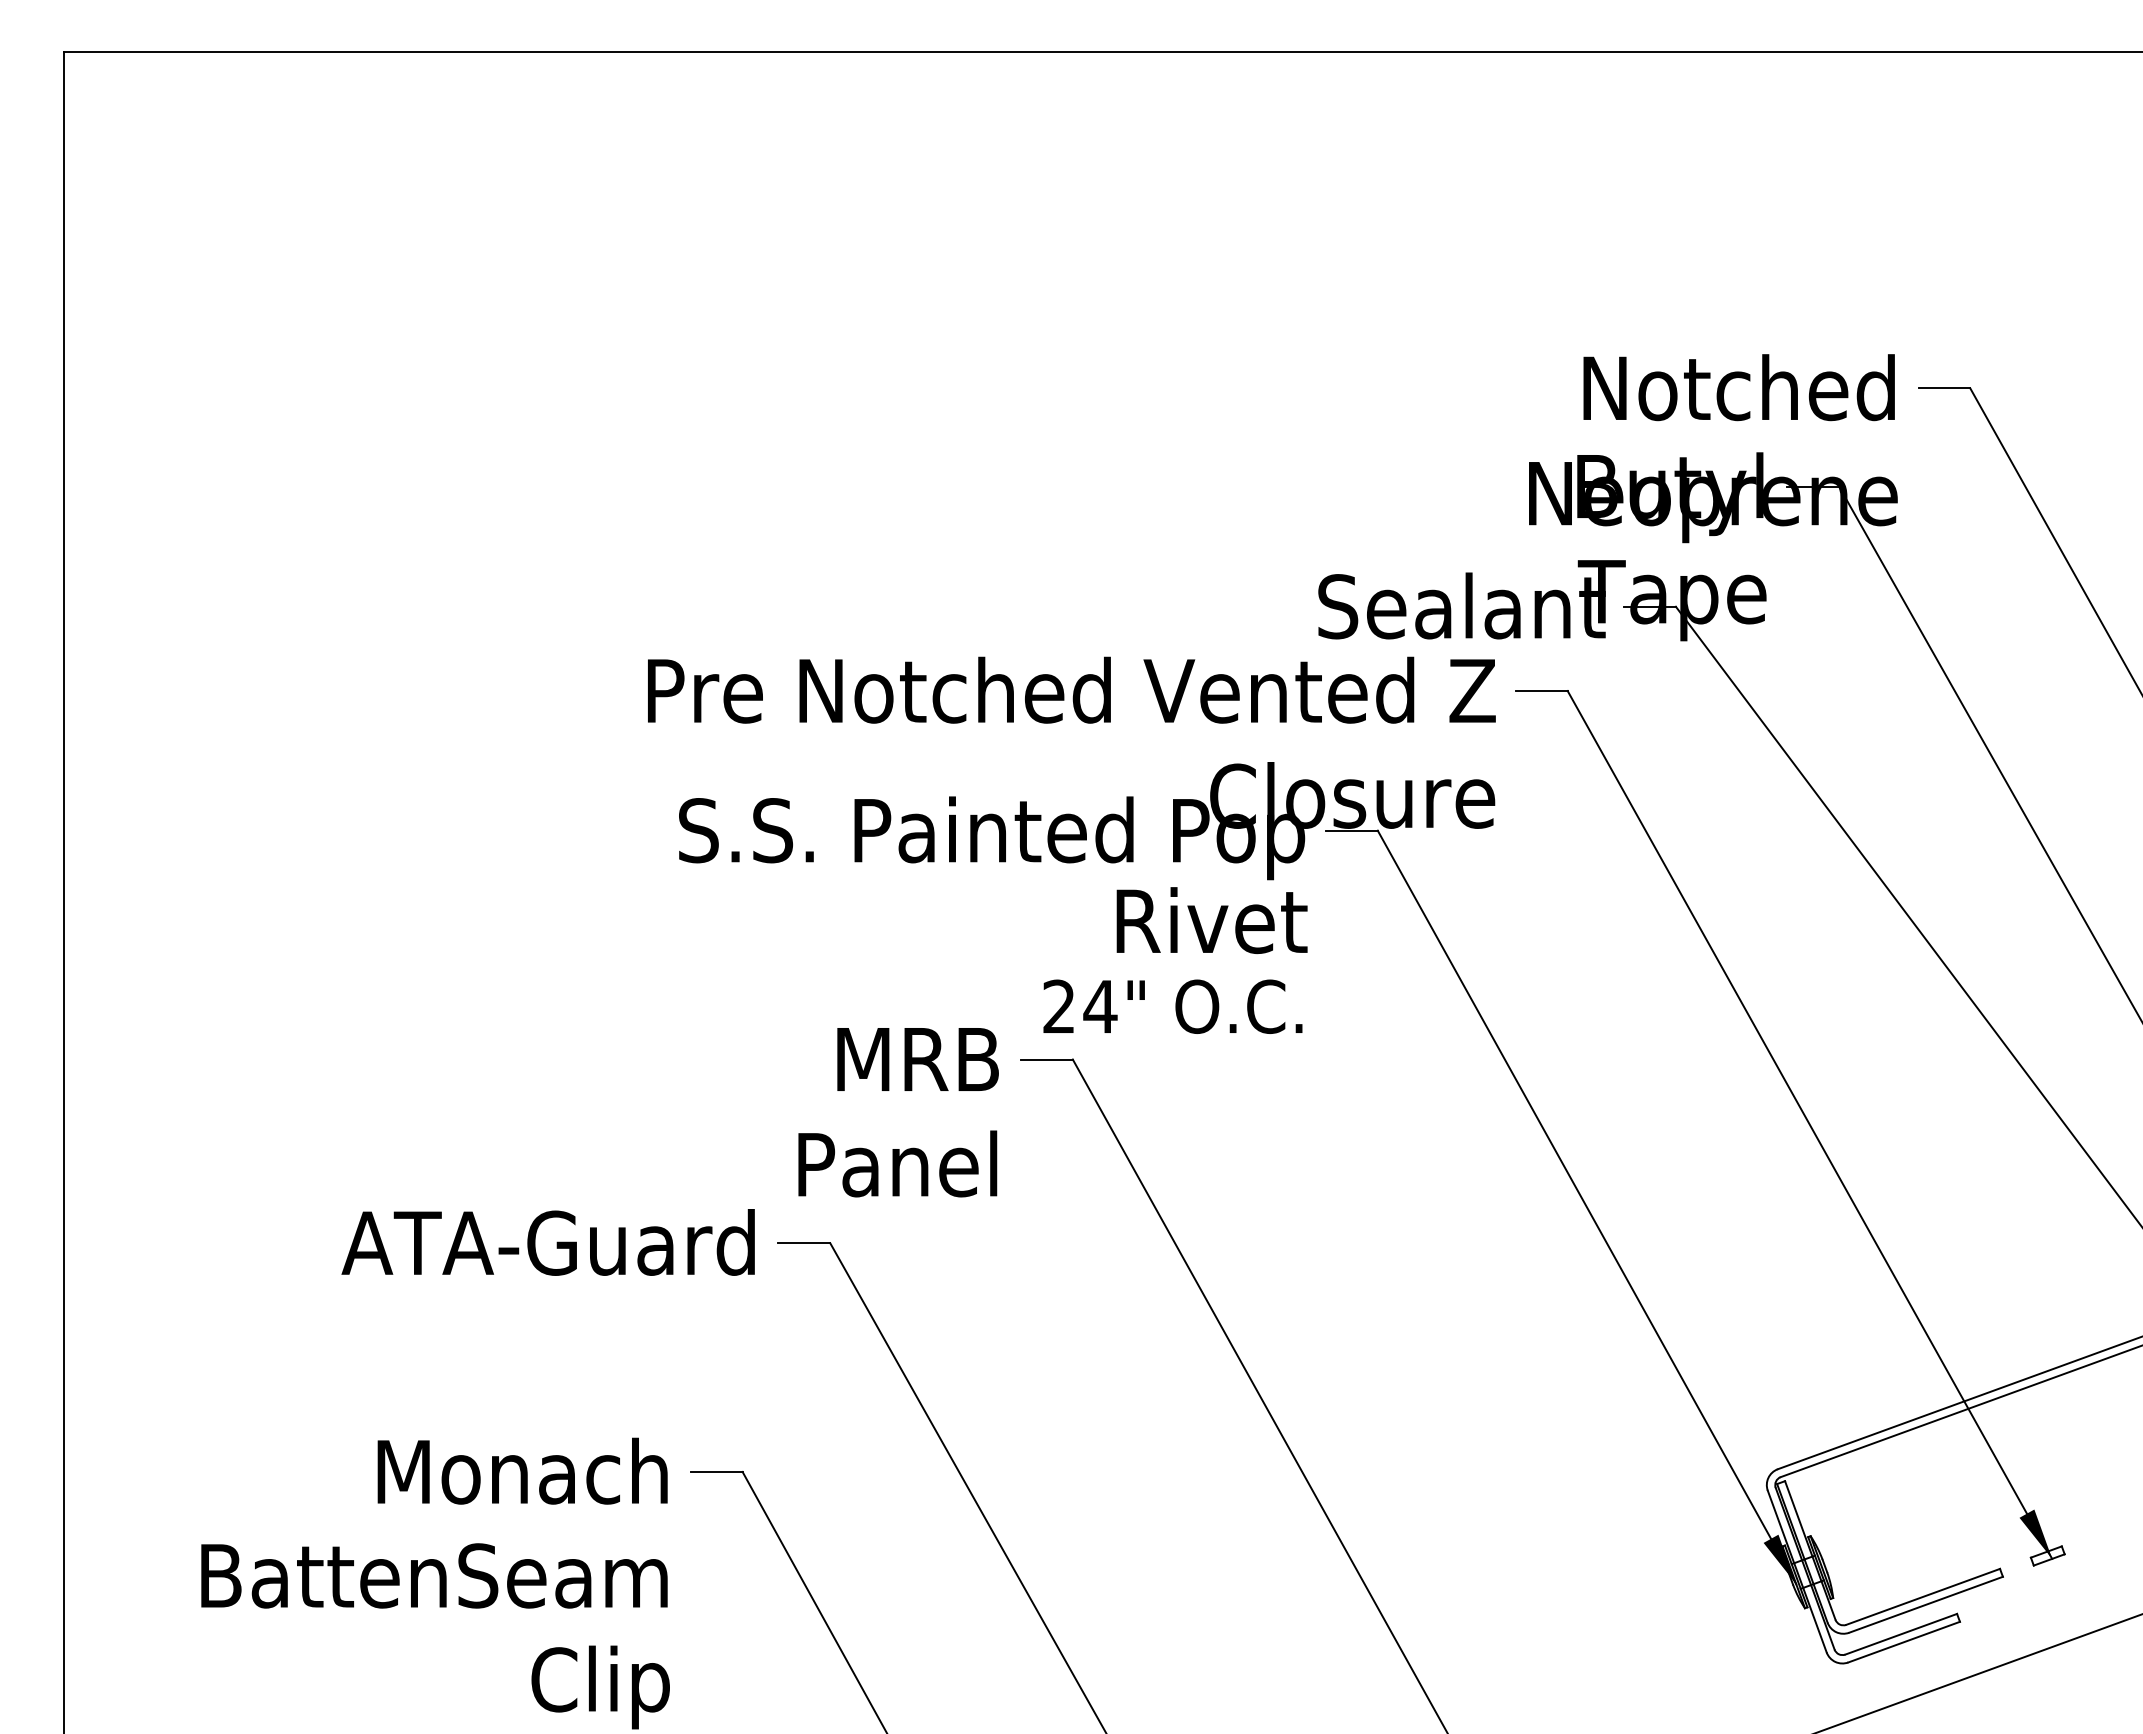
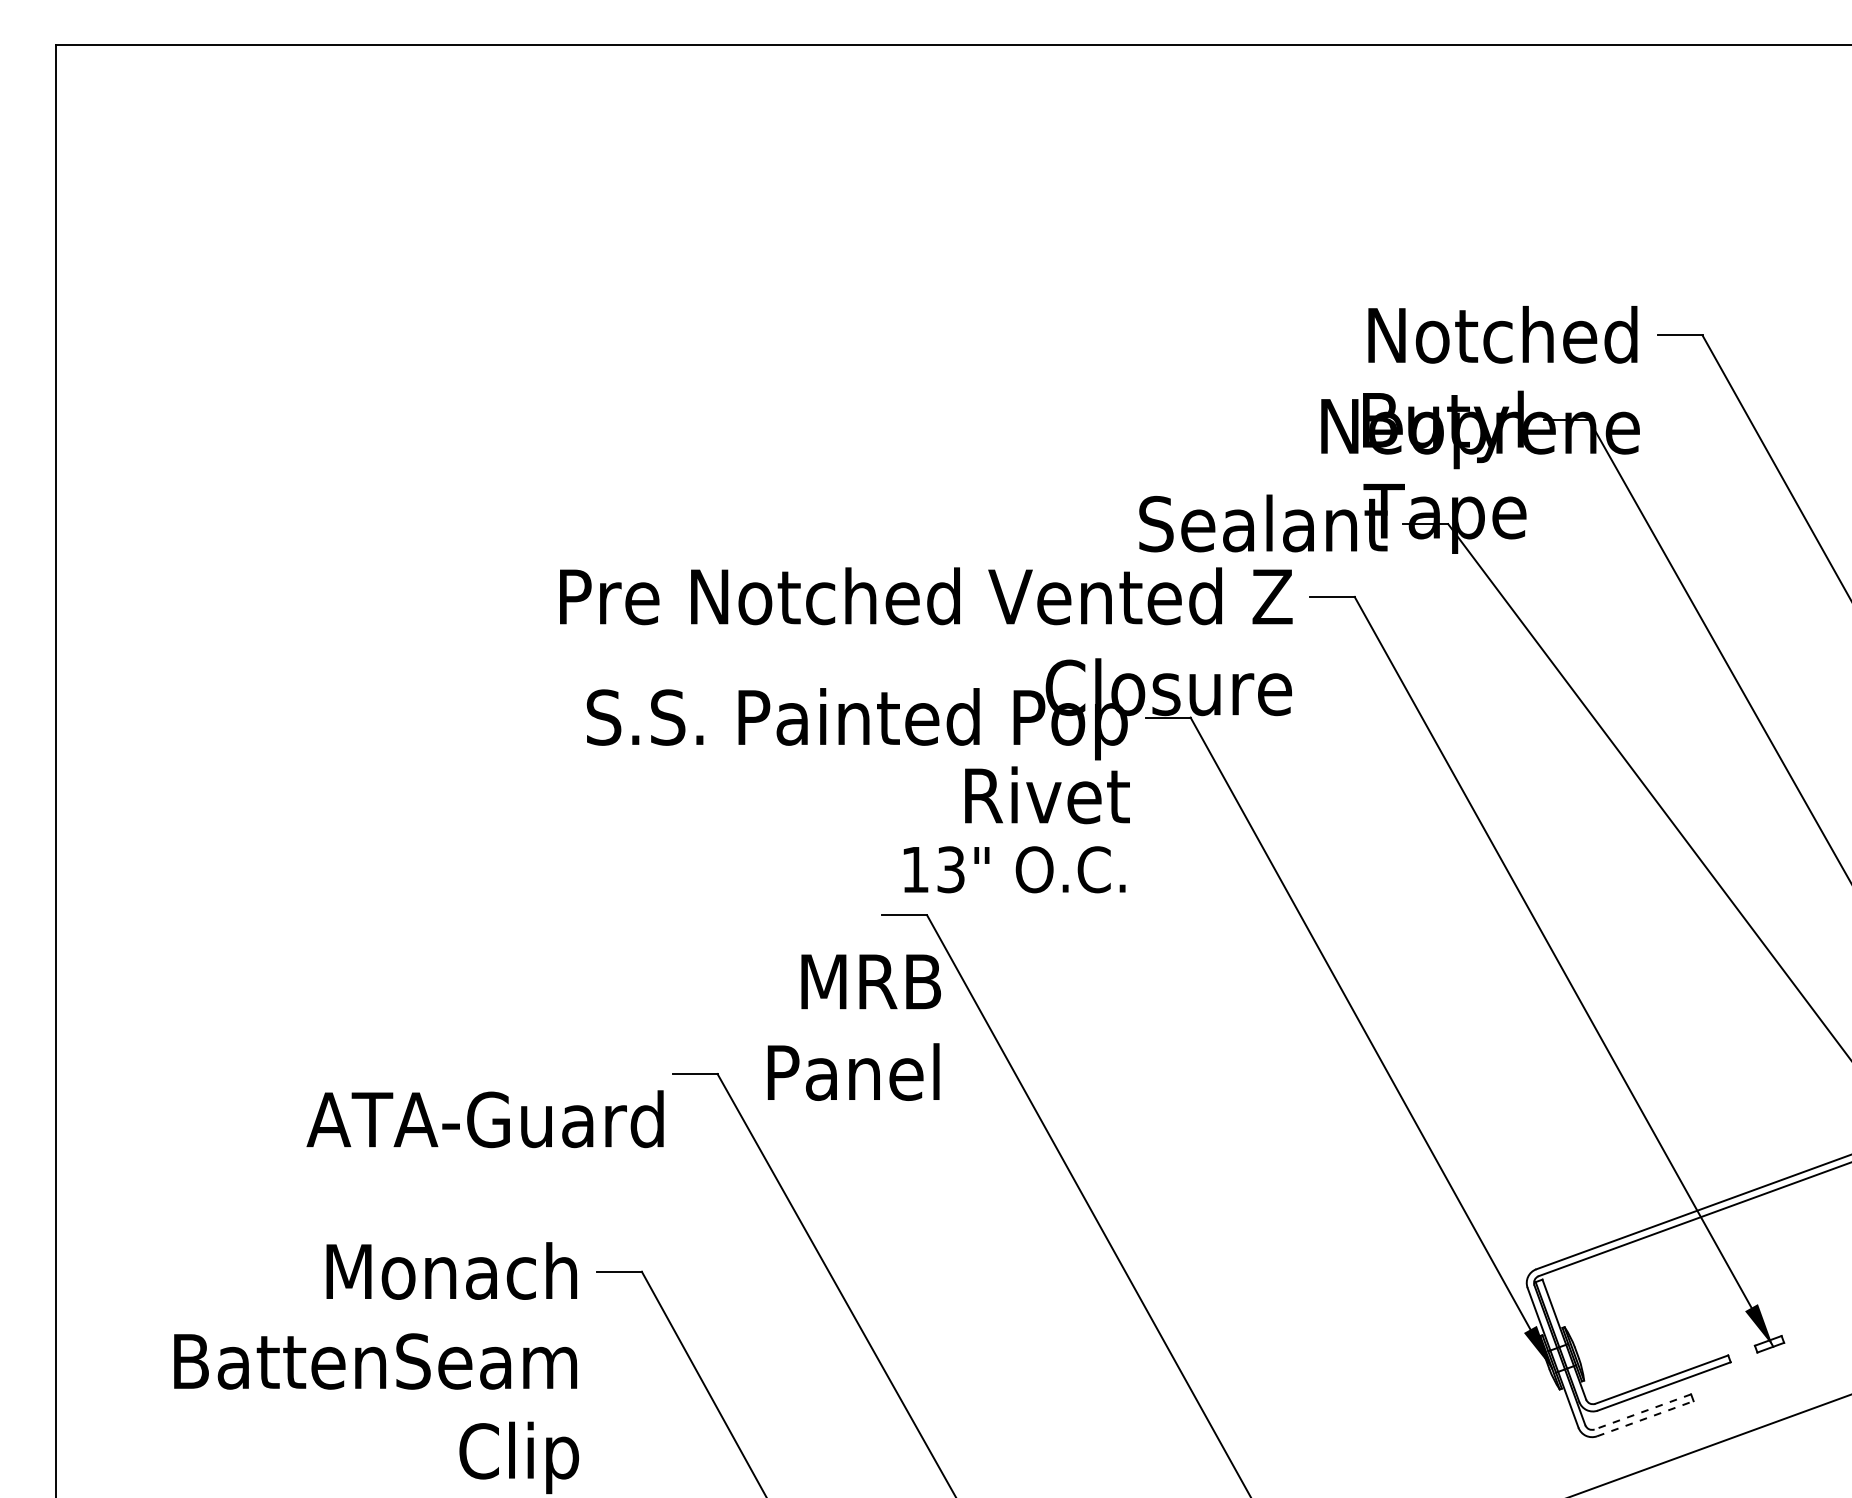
text: (1080, 1006) -> (933, 869), 24" -> 13"
text: (898, 1112) -> (854, 1027), moved
text: (547, 1242) -> (484, 1119), moved
line: (1900, 1634) -> (1642, 1412), solid -> dashed
line: (1904, 1642) -> (1645, 1419), solid -> dashed

